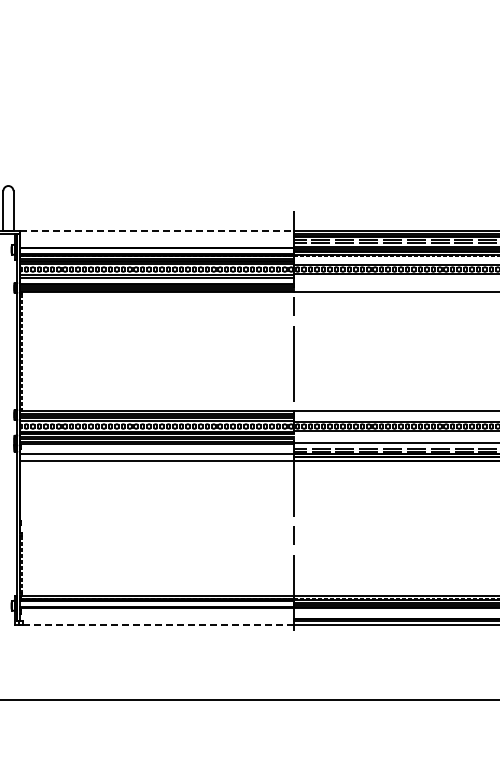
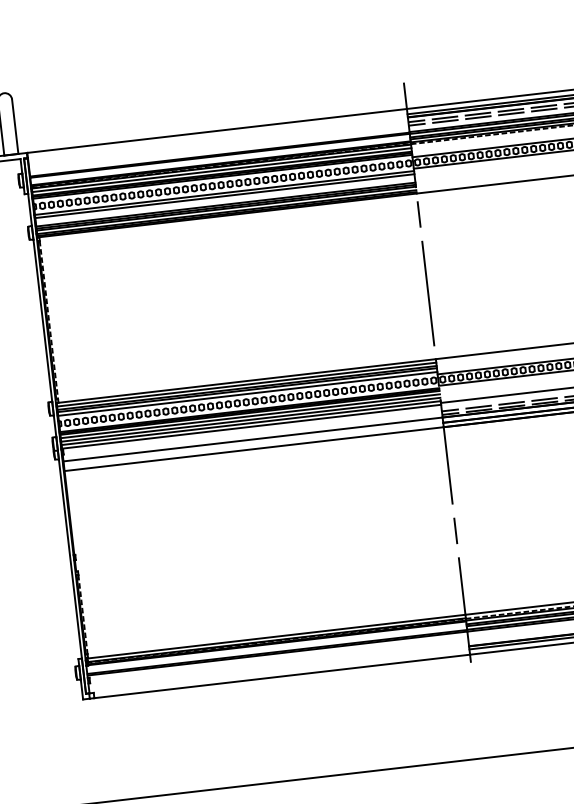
line: (157, 230) -> (217, 130), dashed -> solid
line: (158, 625) -> (282, 676), dashed -> solid

